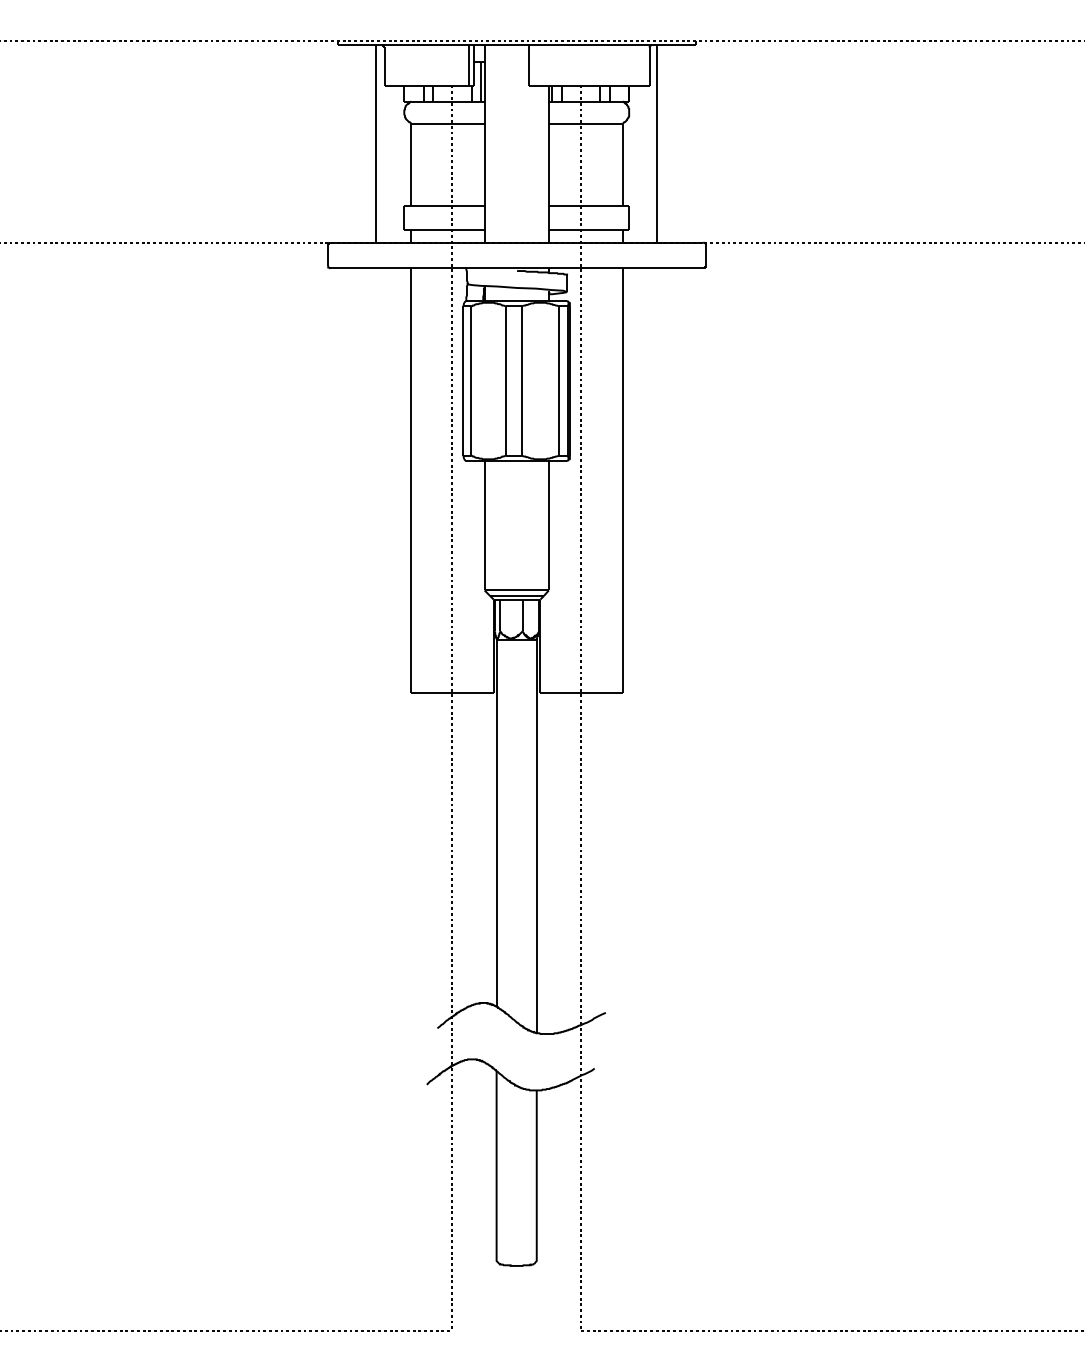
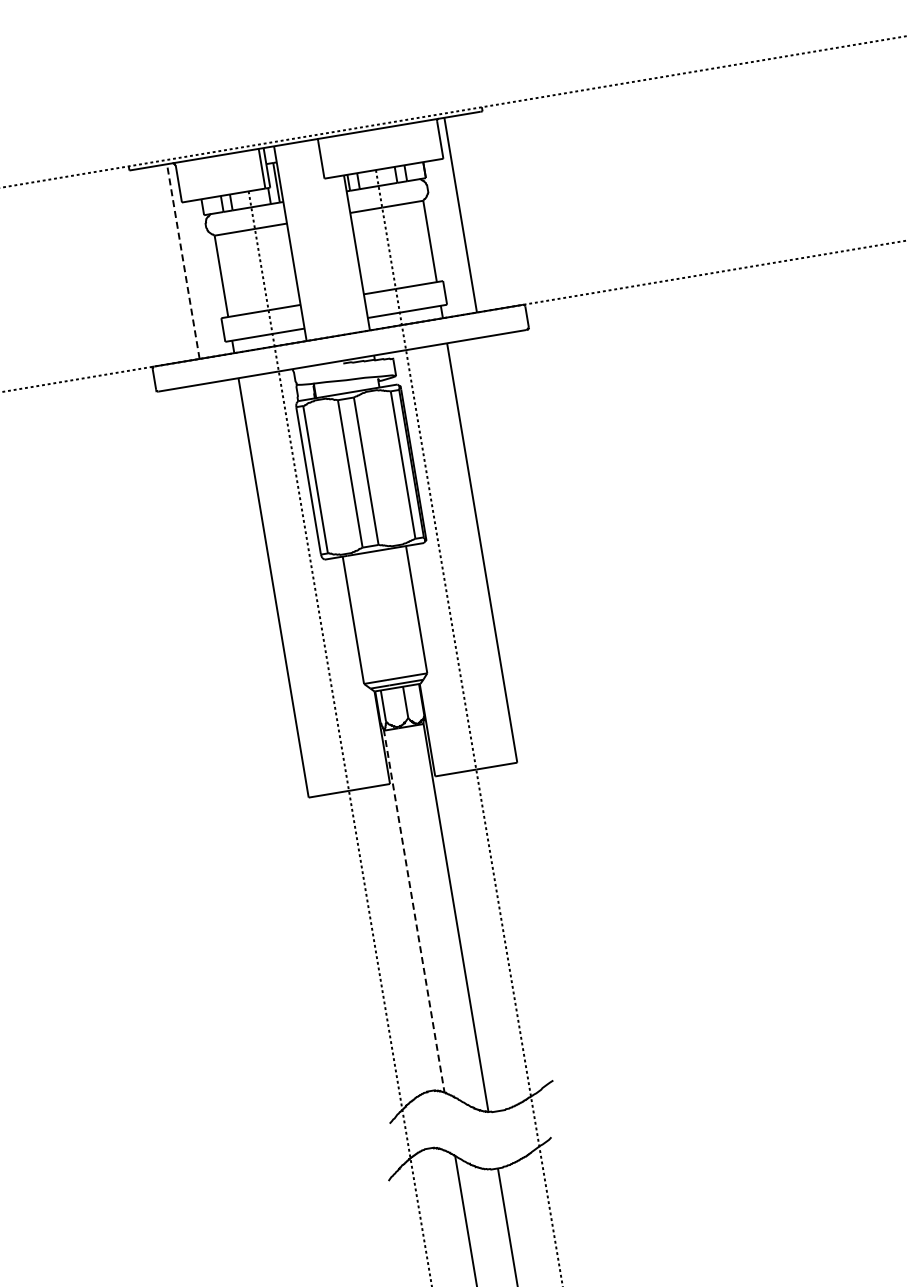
line: (376, 144) -> (183, 261), solid -> dashed
line: (496, 823) -> (414, 911), solid -> dashed

